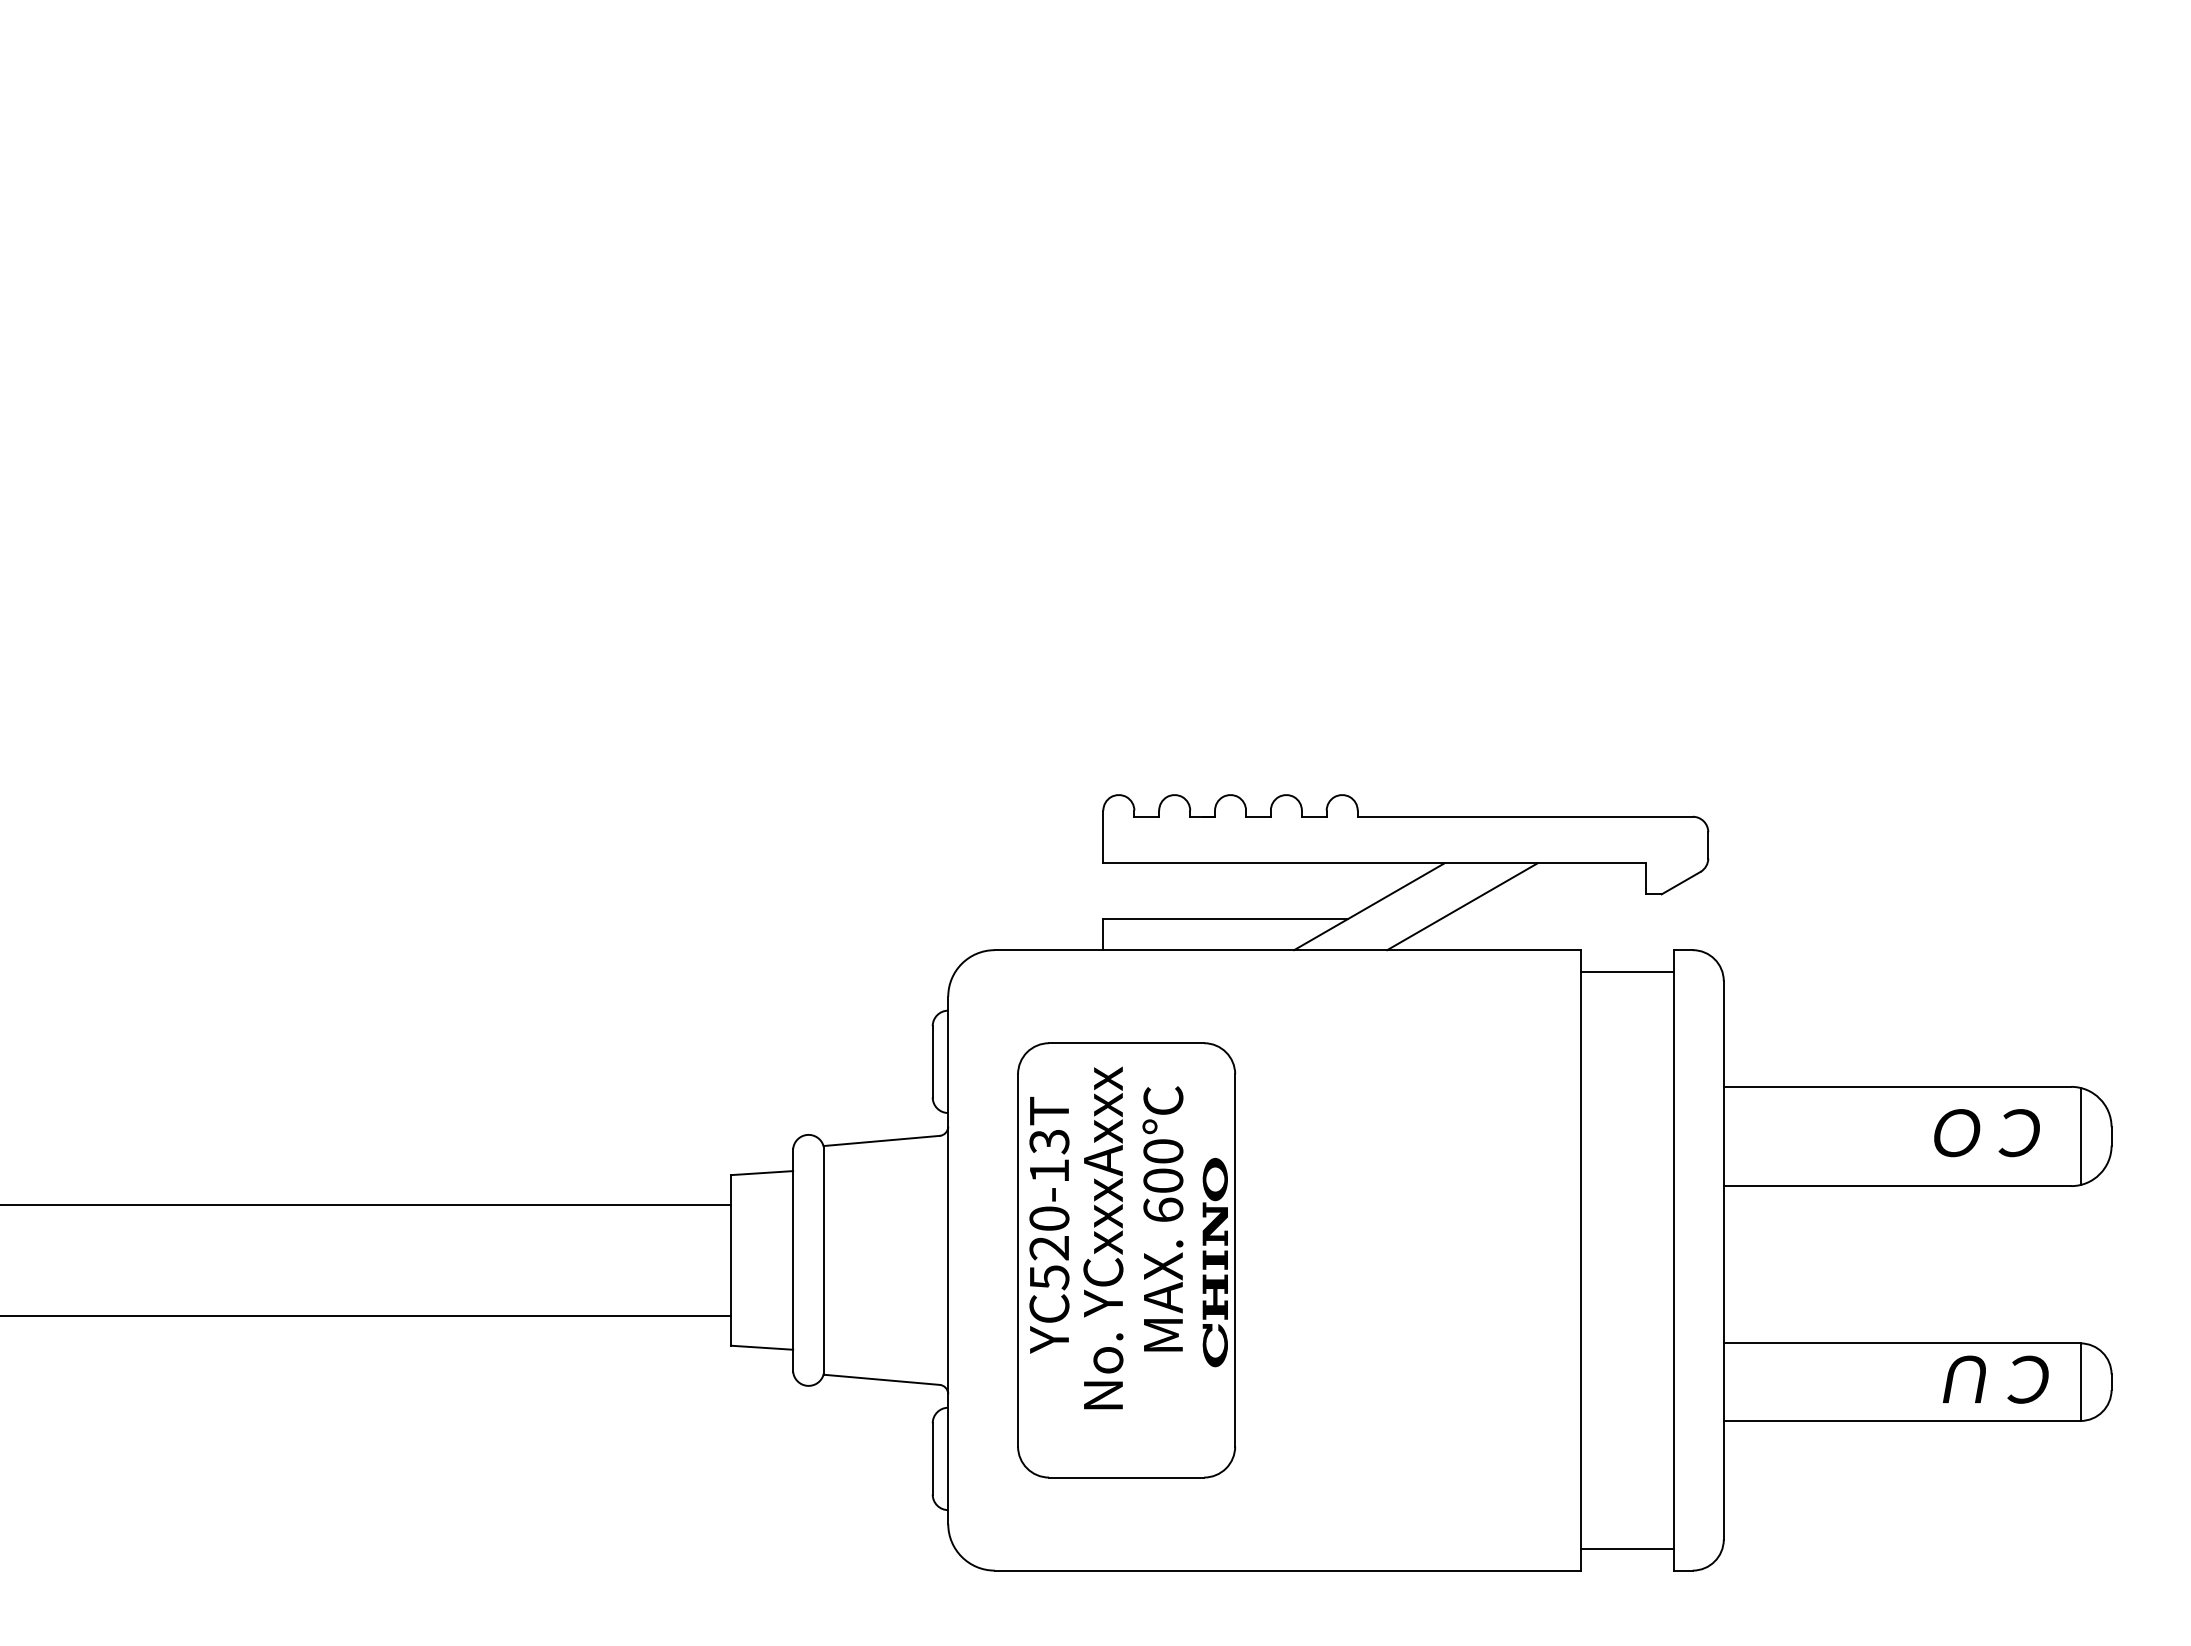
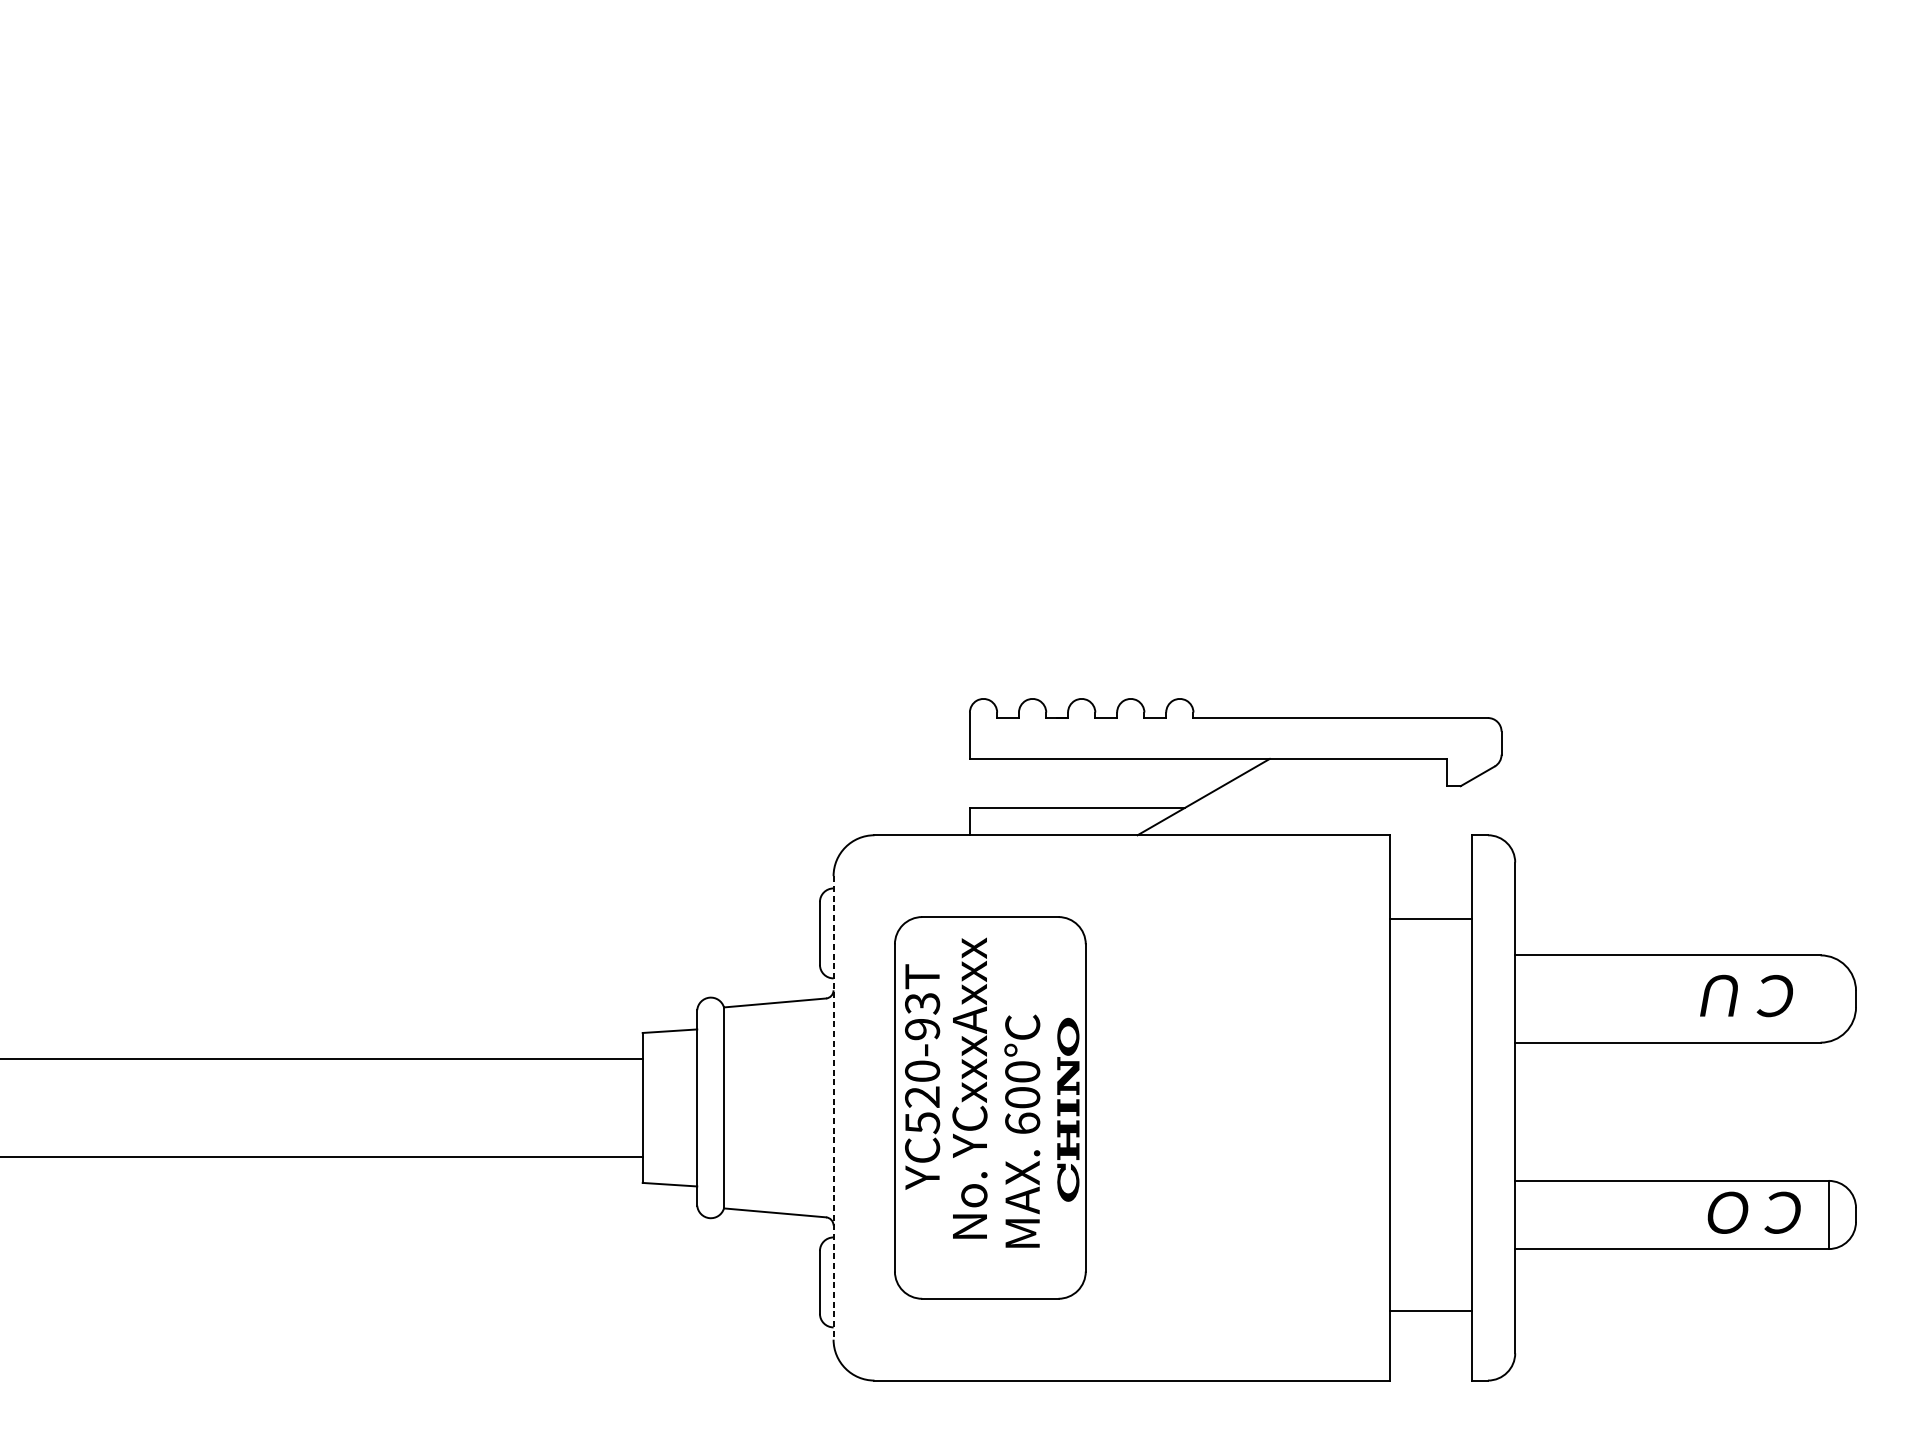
line: (1462, 906) -> (1285, 796), removed
line: (1627, 971) -> (1430, 918), moved
text: (1957, 1133) -> (1720, 996), ＣＯ -> ＣＵ
line: (2080, 1136) -> (1828, 999), removed
text: (1049, 1171) -> (922, 1029), YC520-13T -> YC520-93T
text: (1162, 1218) -> (1021, 1130), moved
line: (948, 1260) -> (833, 1108), solid -> dashed
text: (1965, 1379) -> (1727, 1212), ＣＵ -> ＣＯ
line: (1627, 1548) -> (1430, 1311), moved

